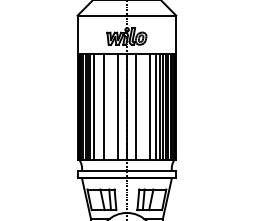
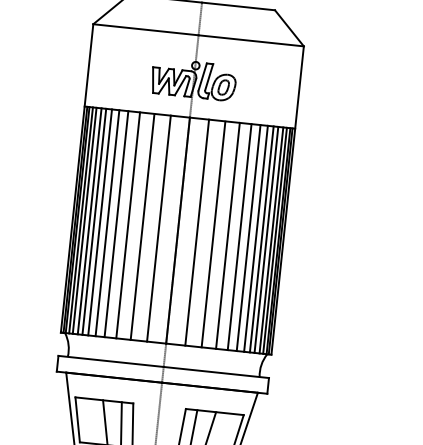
line: (98, 107) -> (117, 224), added
line: (110, 107) -> (142, 227), added
line: (143, 107) -> (213, 234), added

